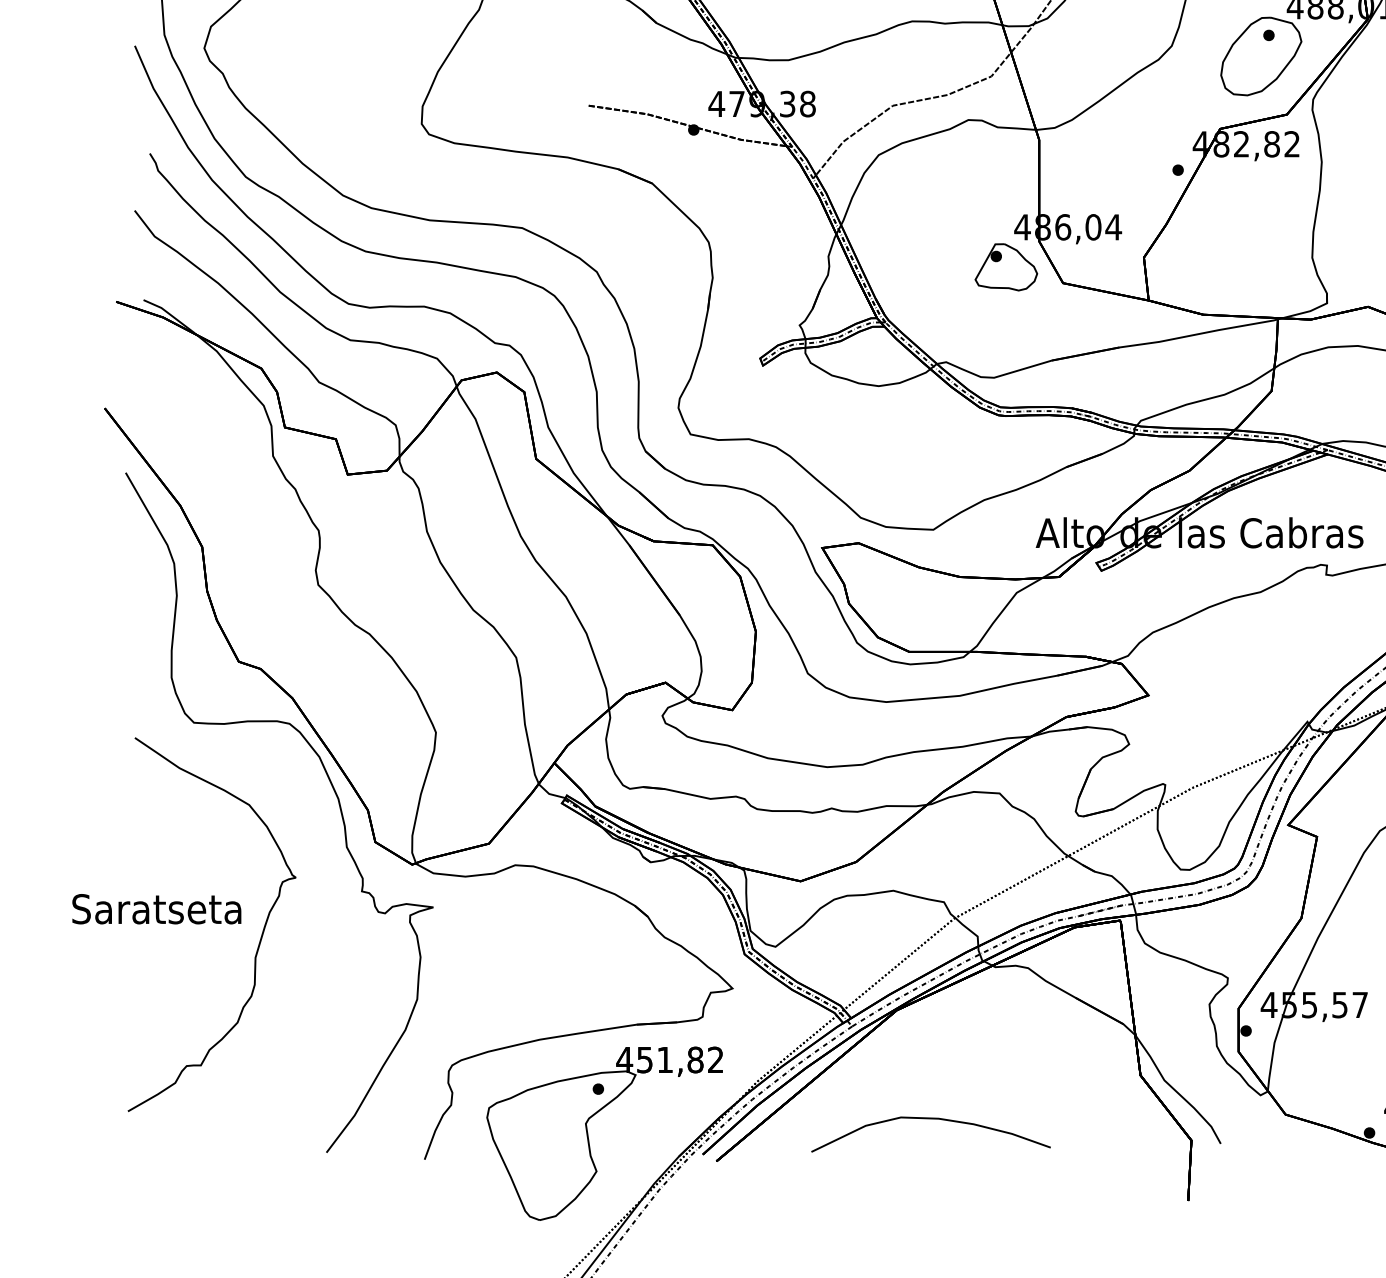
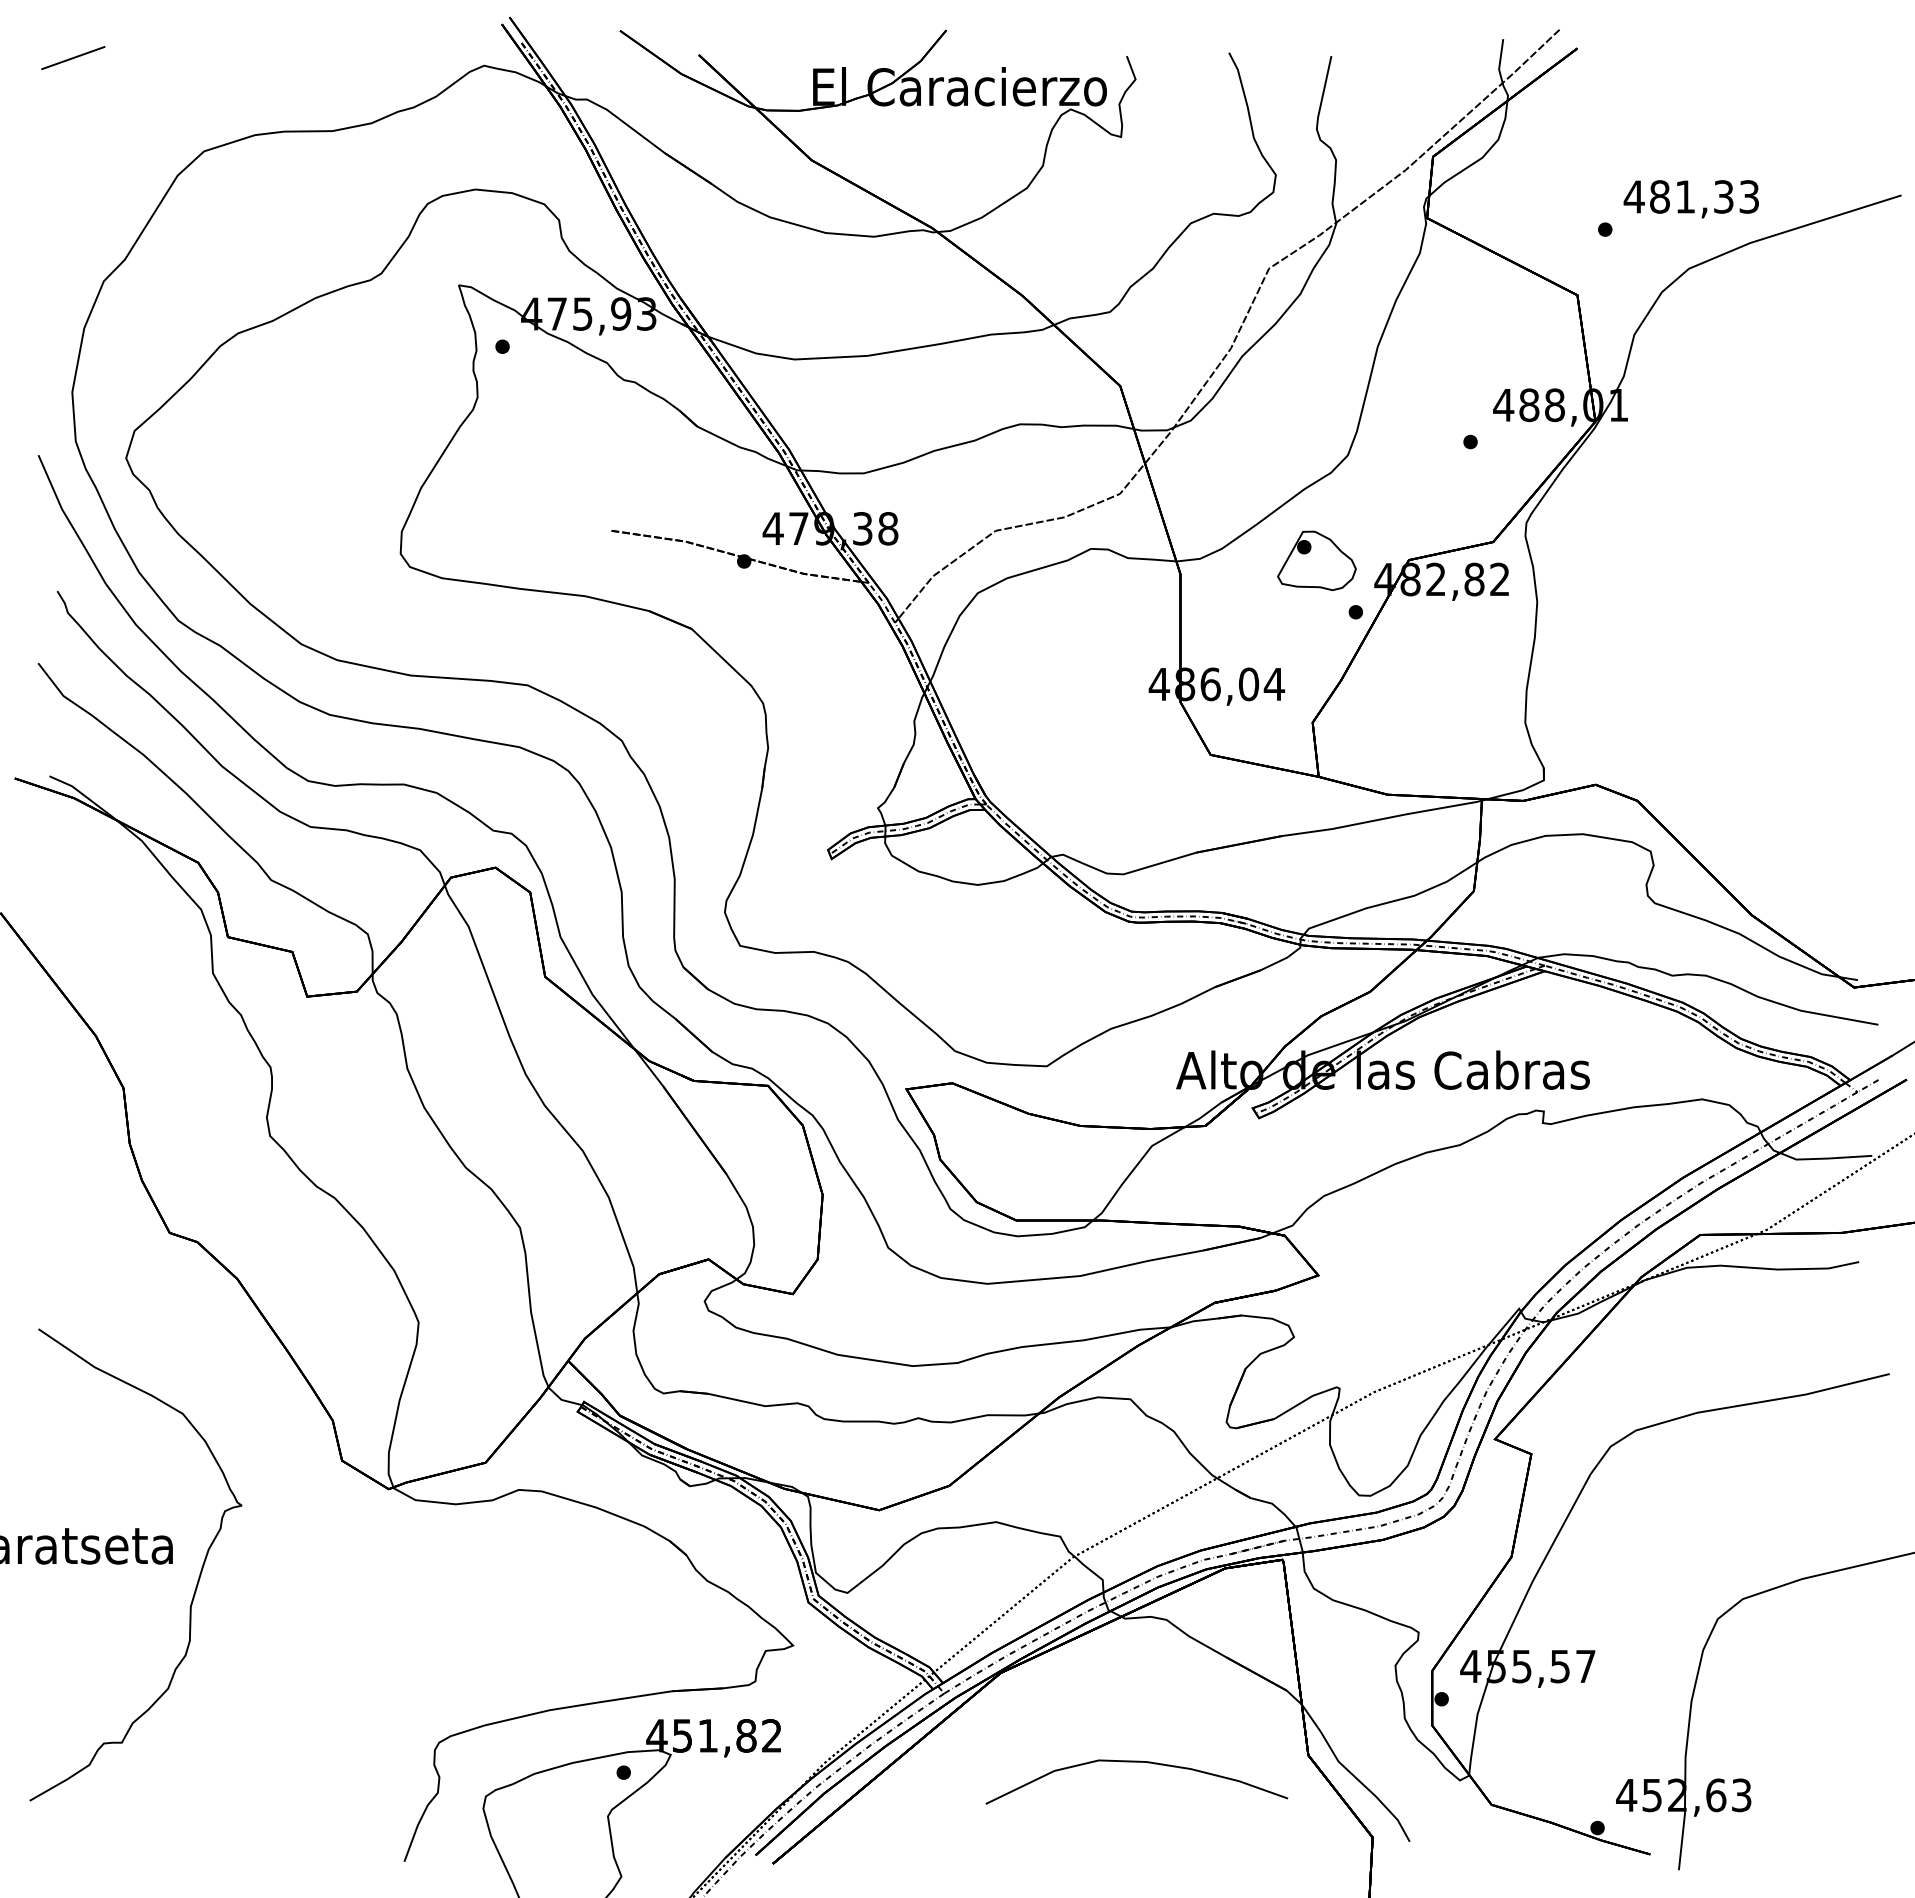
part: (1260, 56) -> (1460, 468), removed
part: (1006, 267) -> (1316, 560), moved
curve: (331, 785) -> (286, 1389), removed
curve: (930, 1119) -> (1136, 1762), moved

